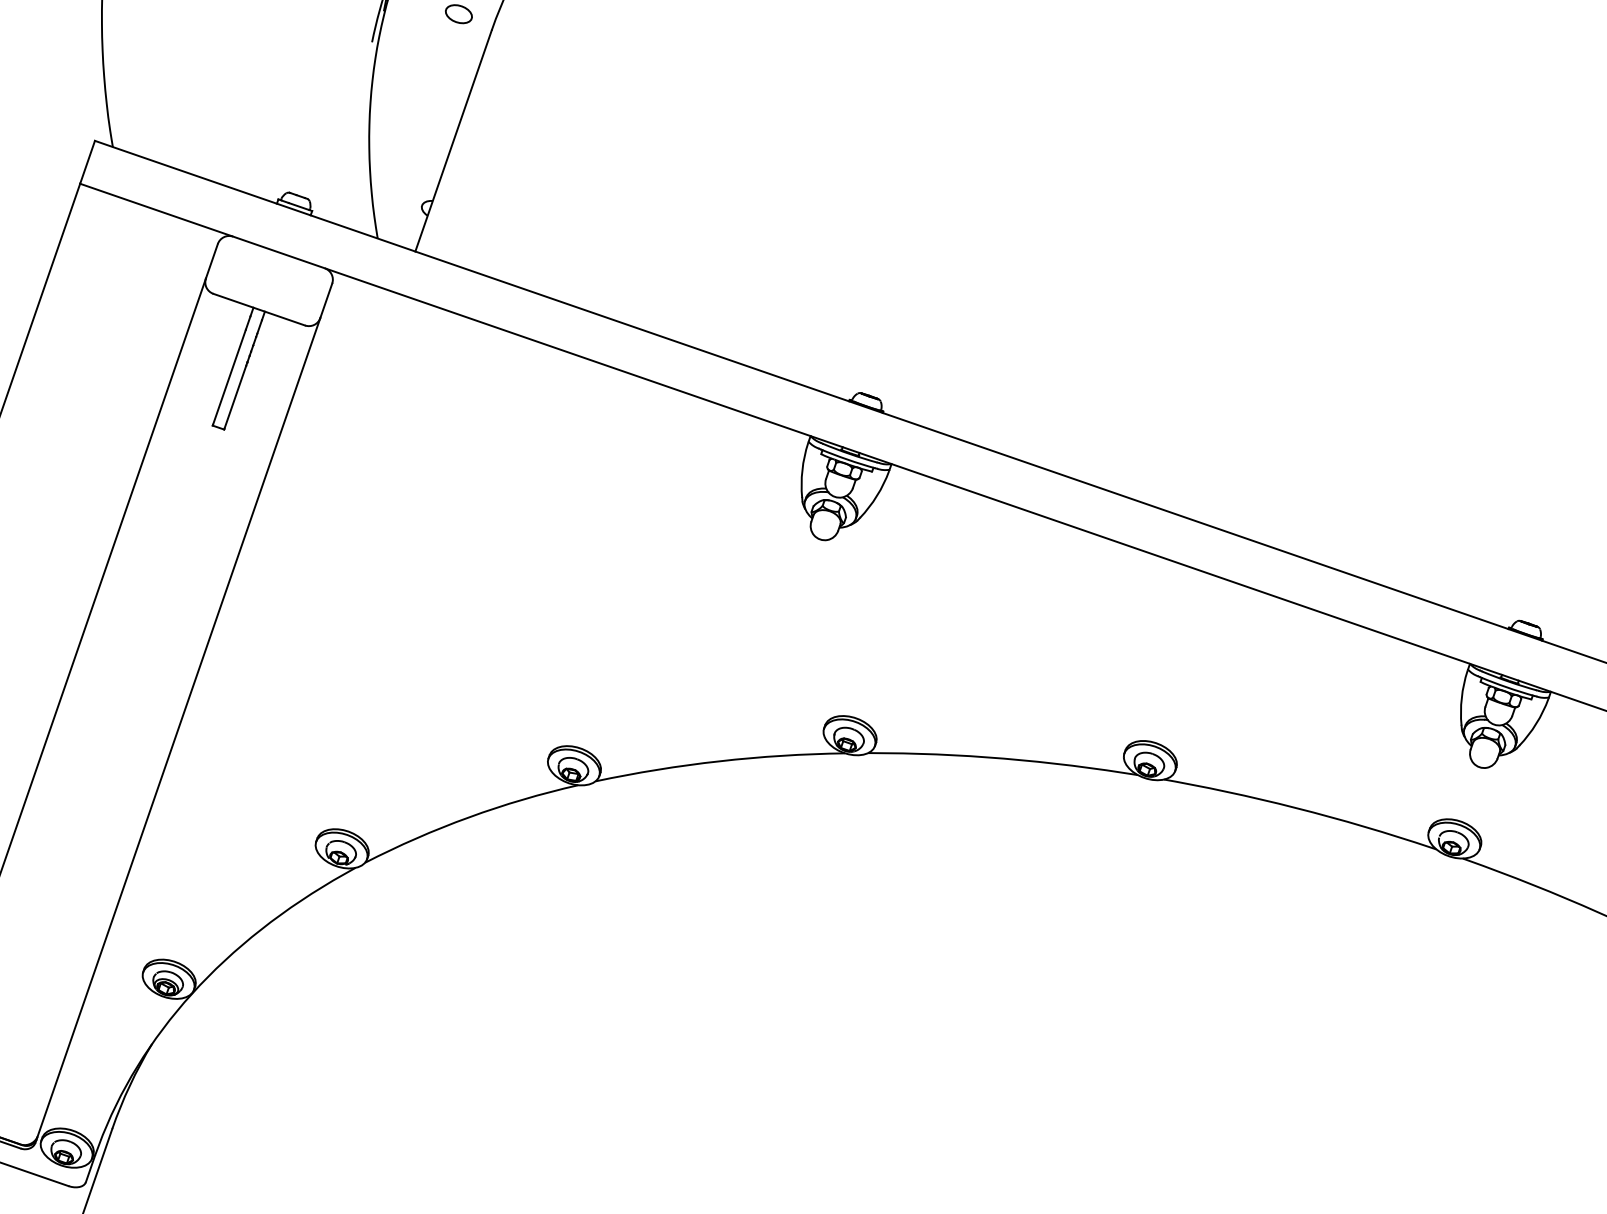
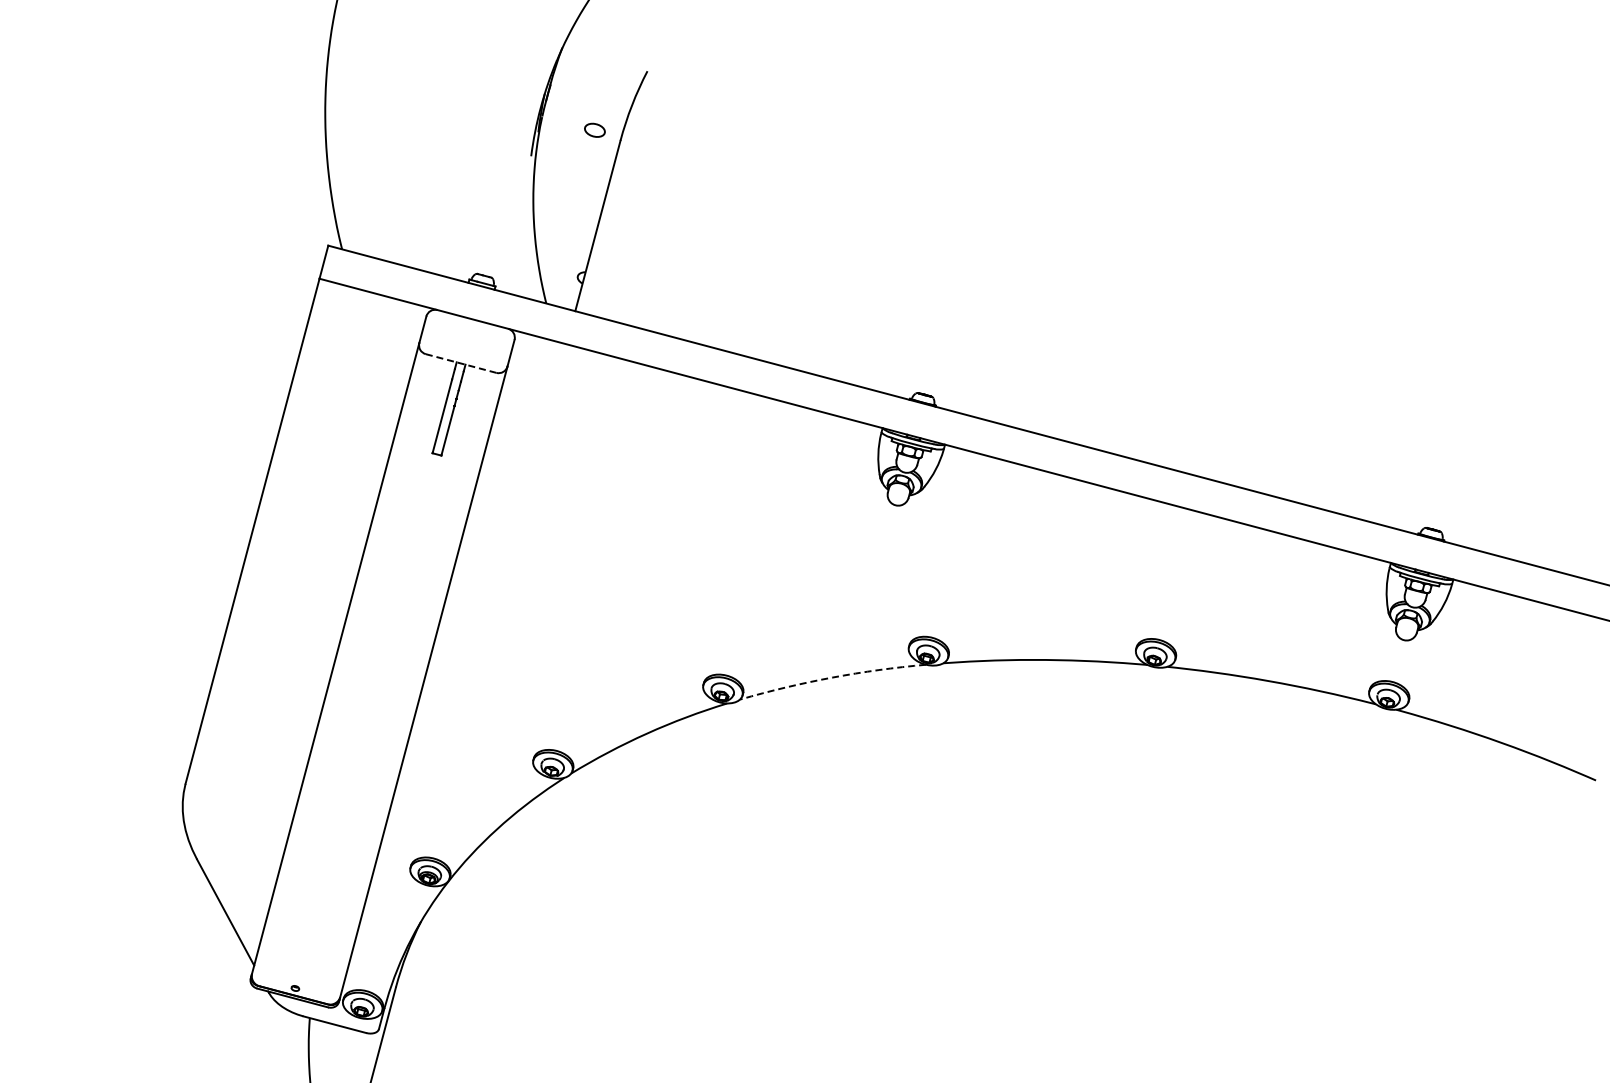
line: (259, 309) -> (461, 363), solid -> dashed
arc: (720, 761) -> (832, 677), solid -> dashed

